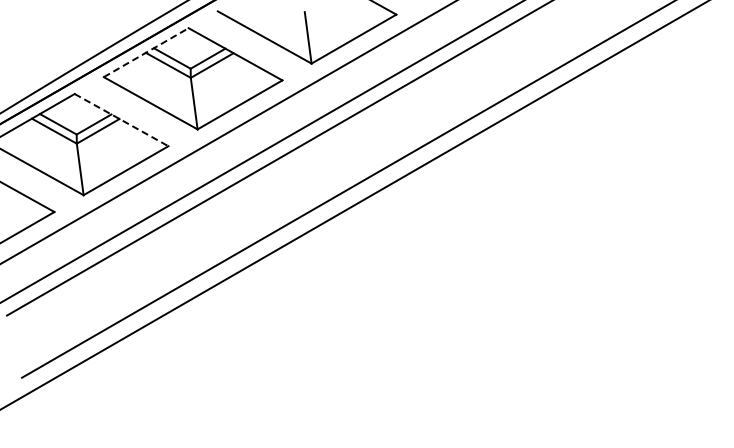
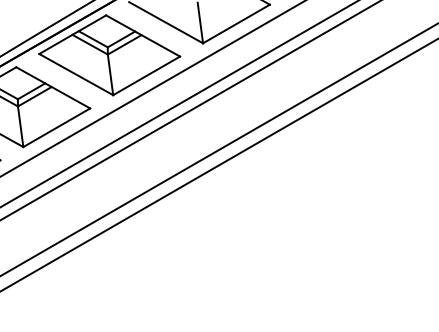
line: (146, 52) -> (72, 34), dashed -> solid
line: (121, 120) -> (53, 88), dashed -> solid

